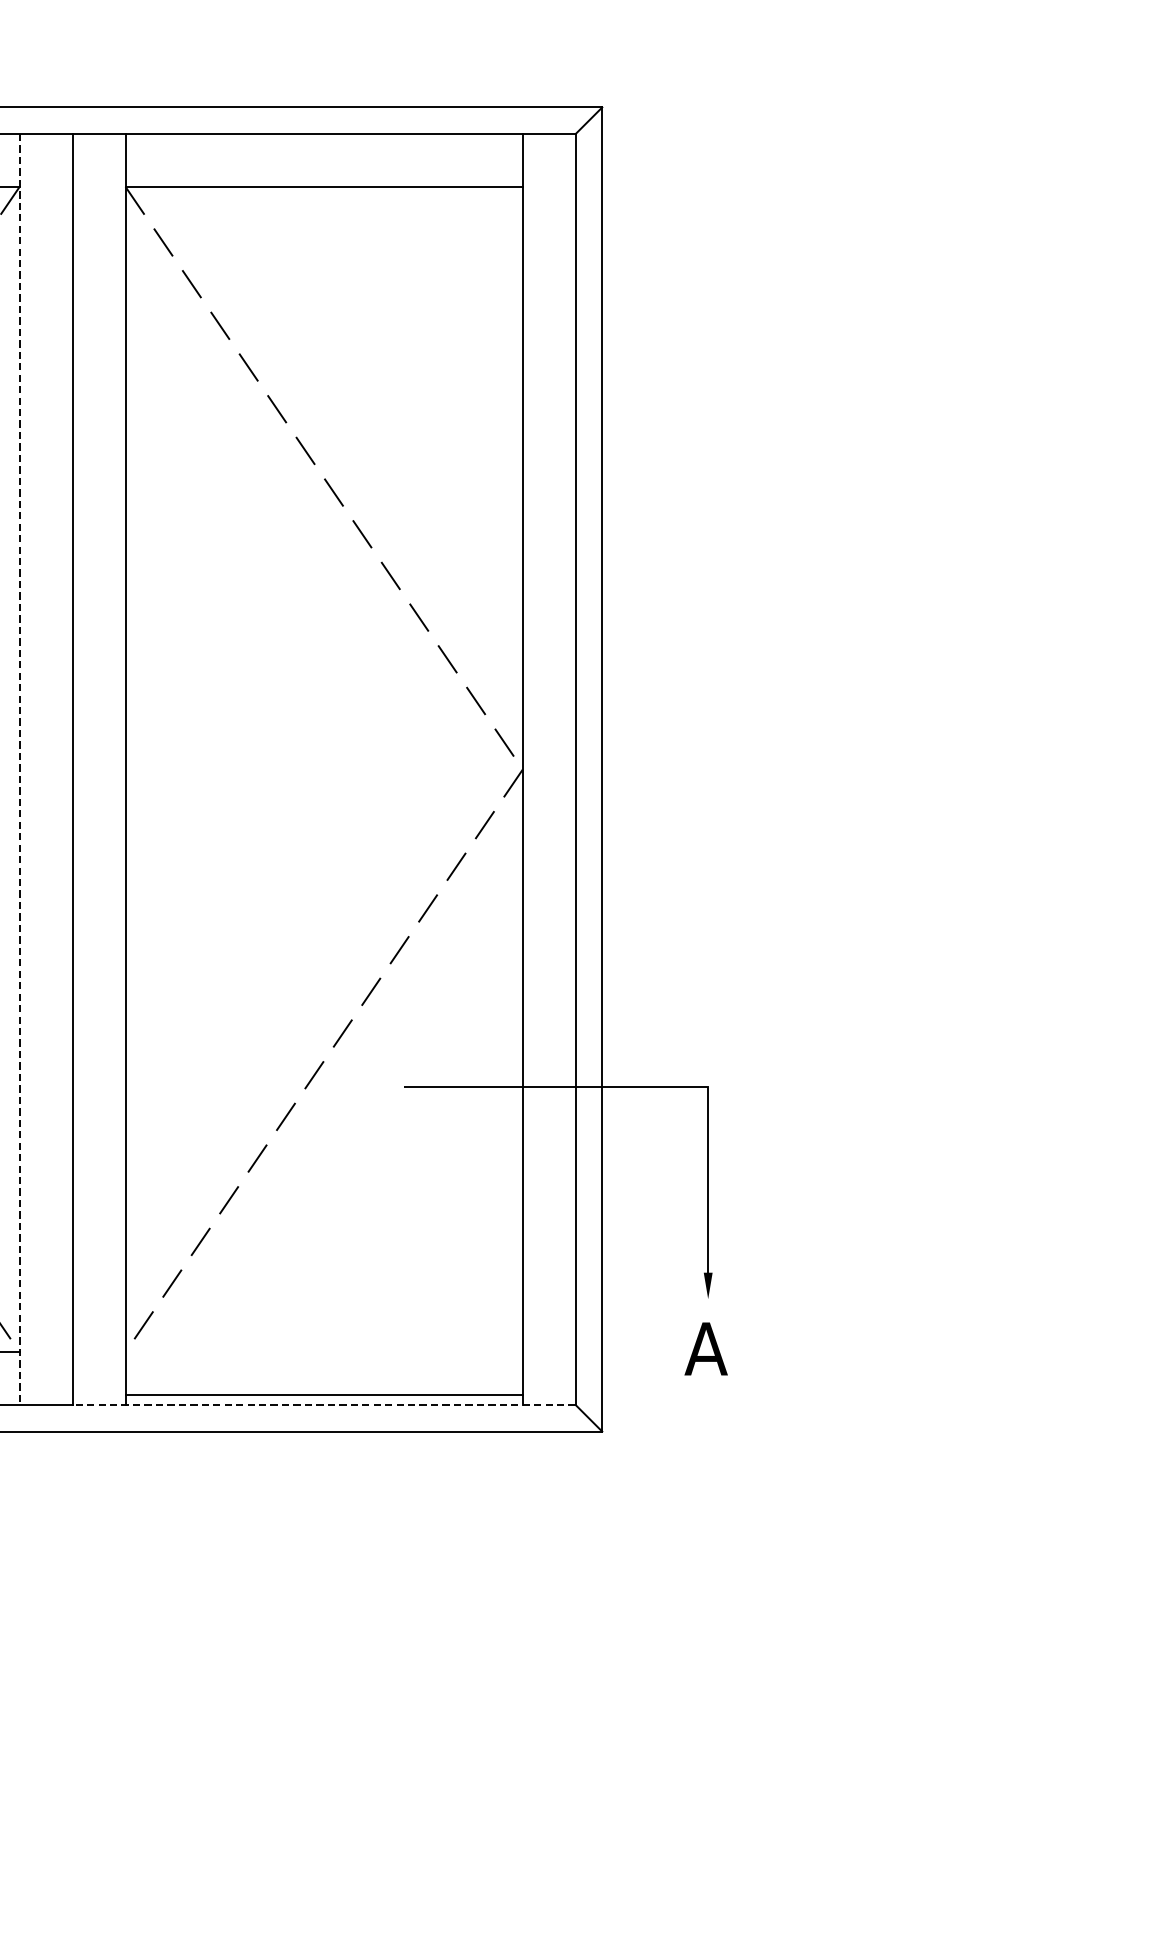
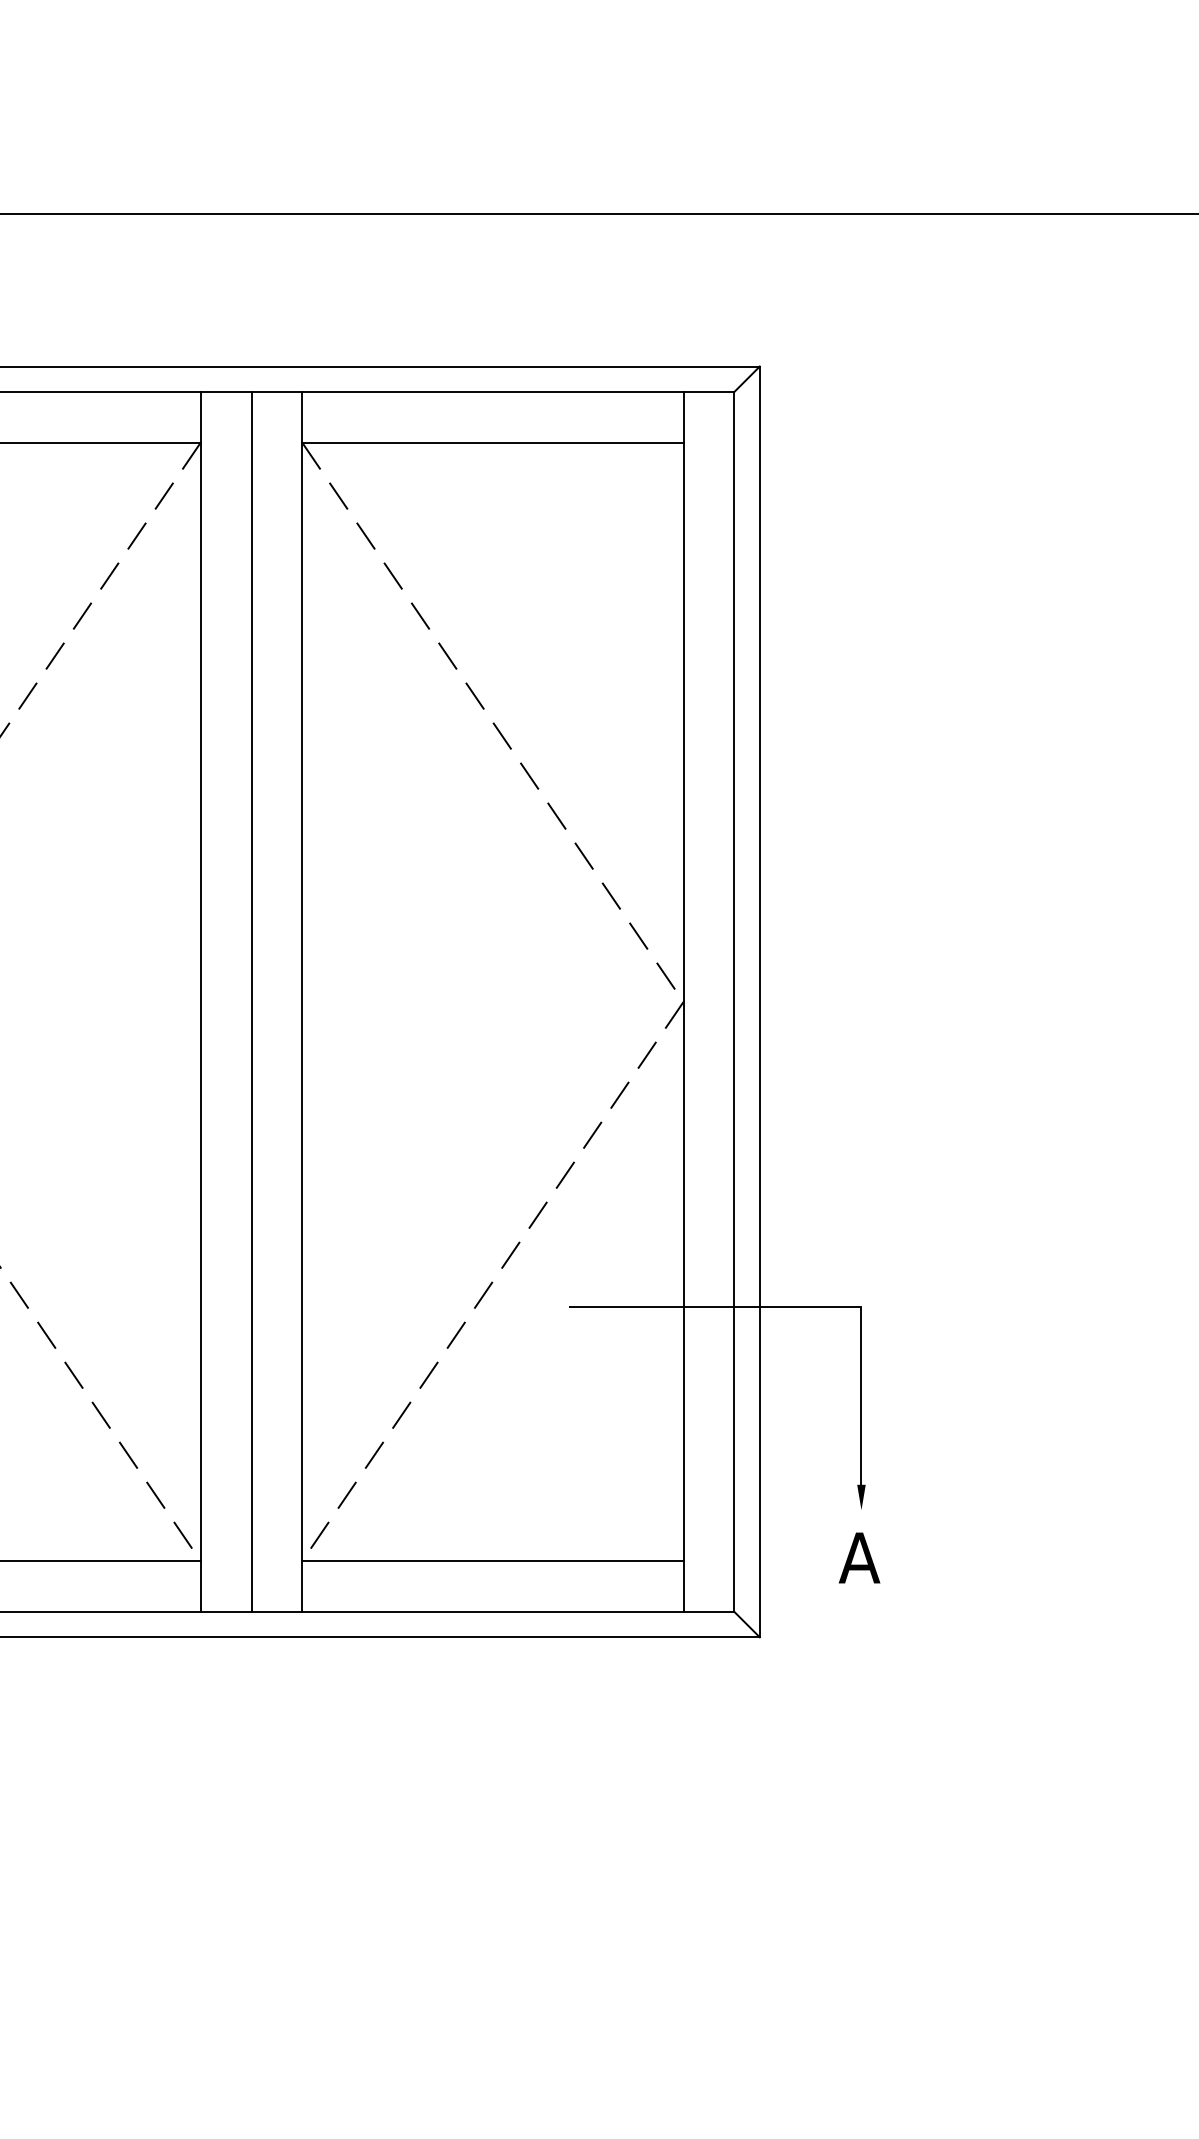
line: (19, 769) -> (200, 1001), dashed -> solid
line: (323, 1395) -> (492, 1561), moved
line: (323, 1404) -> (492, 1611), dashed -> solid

